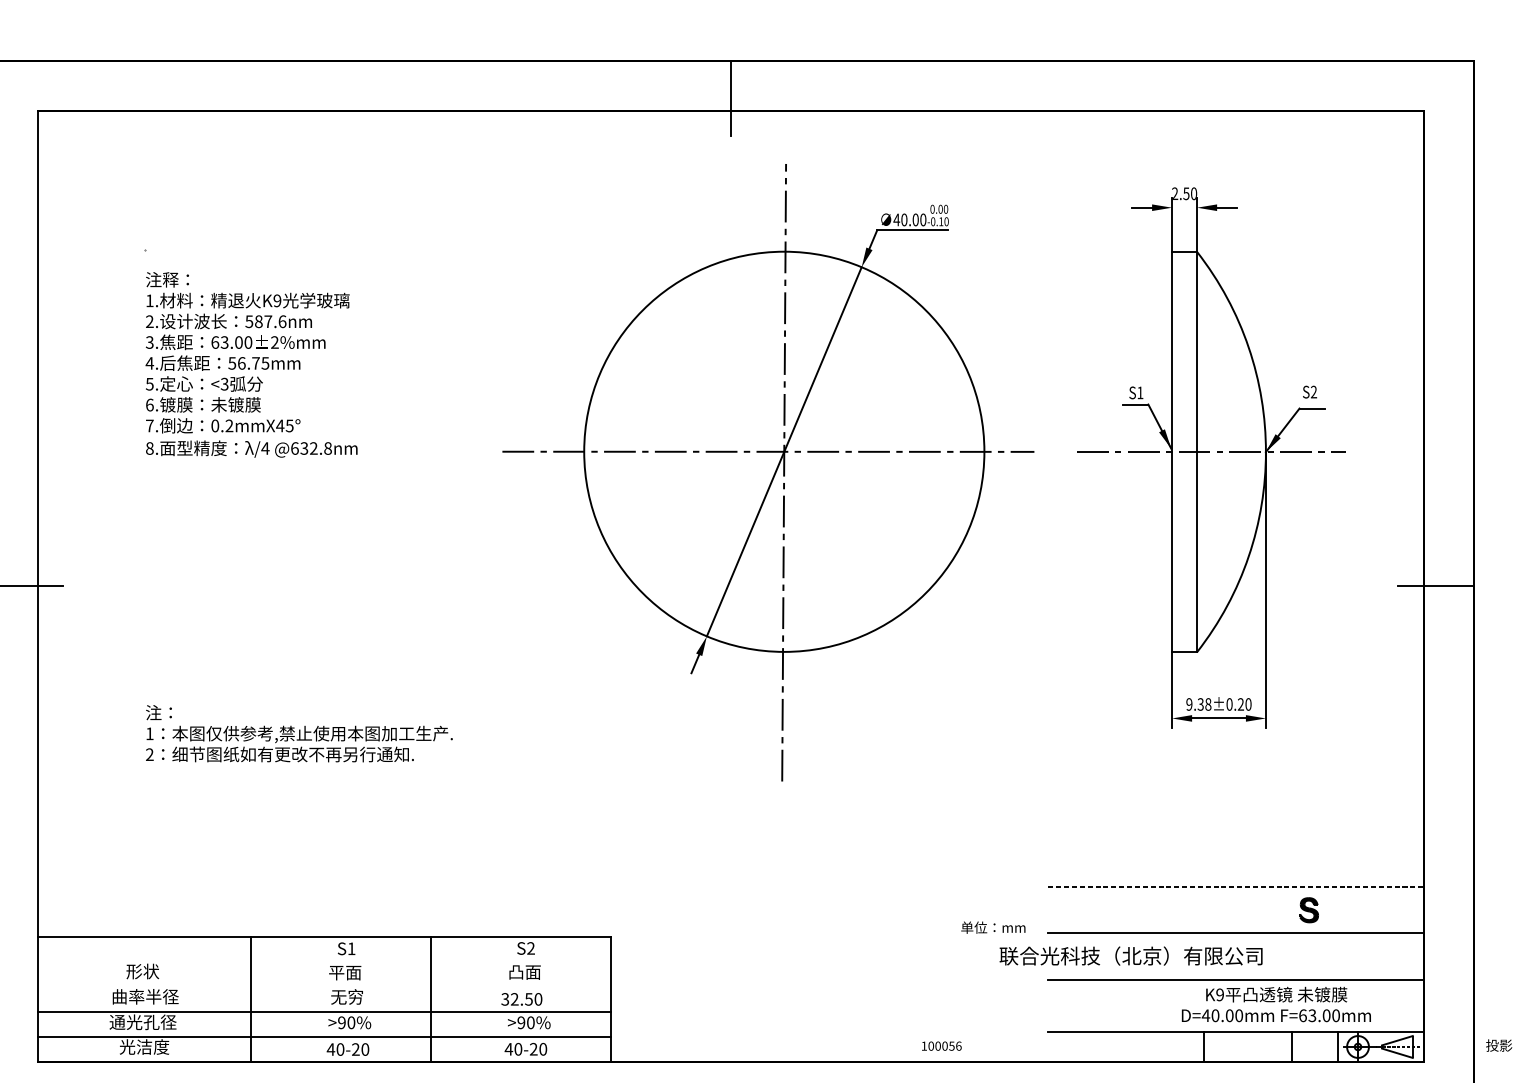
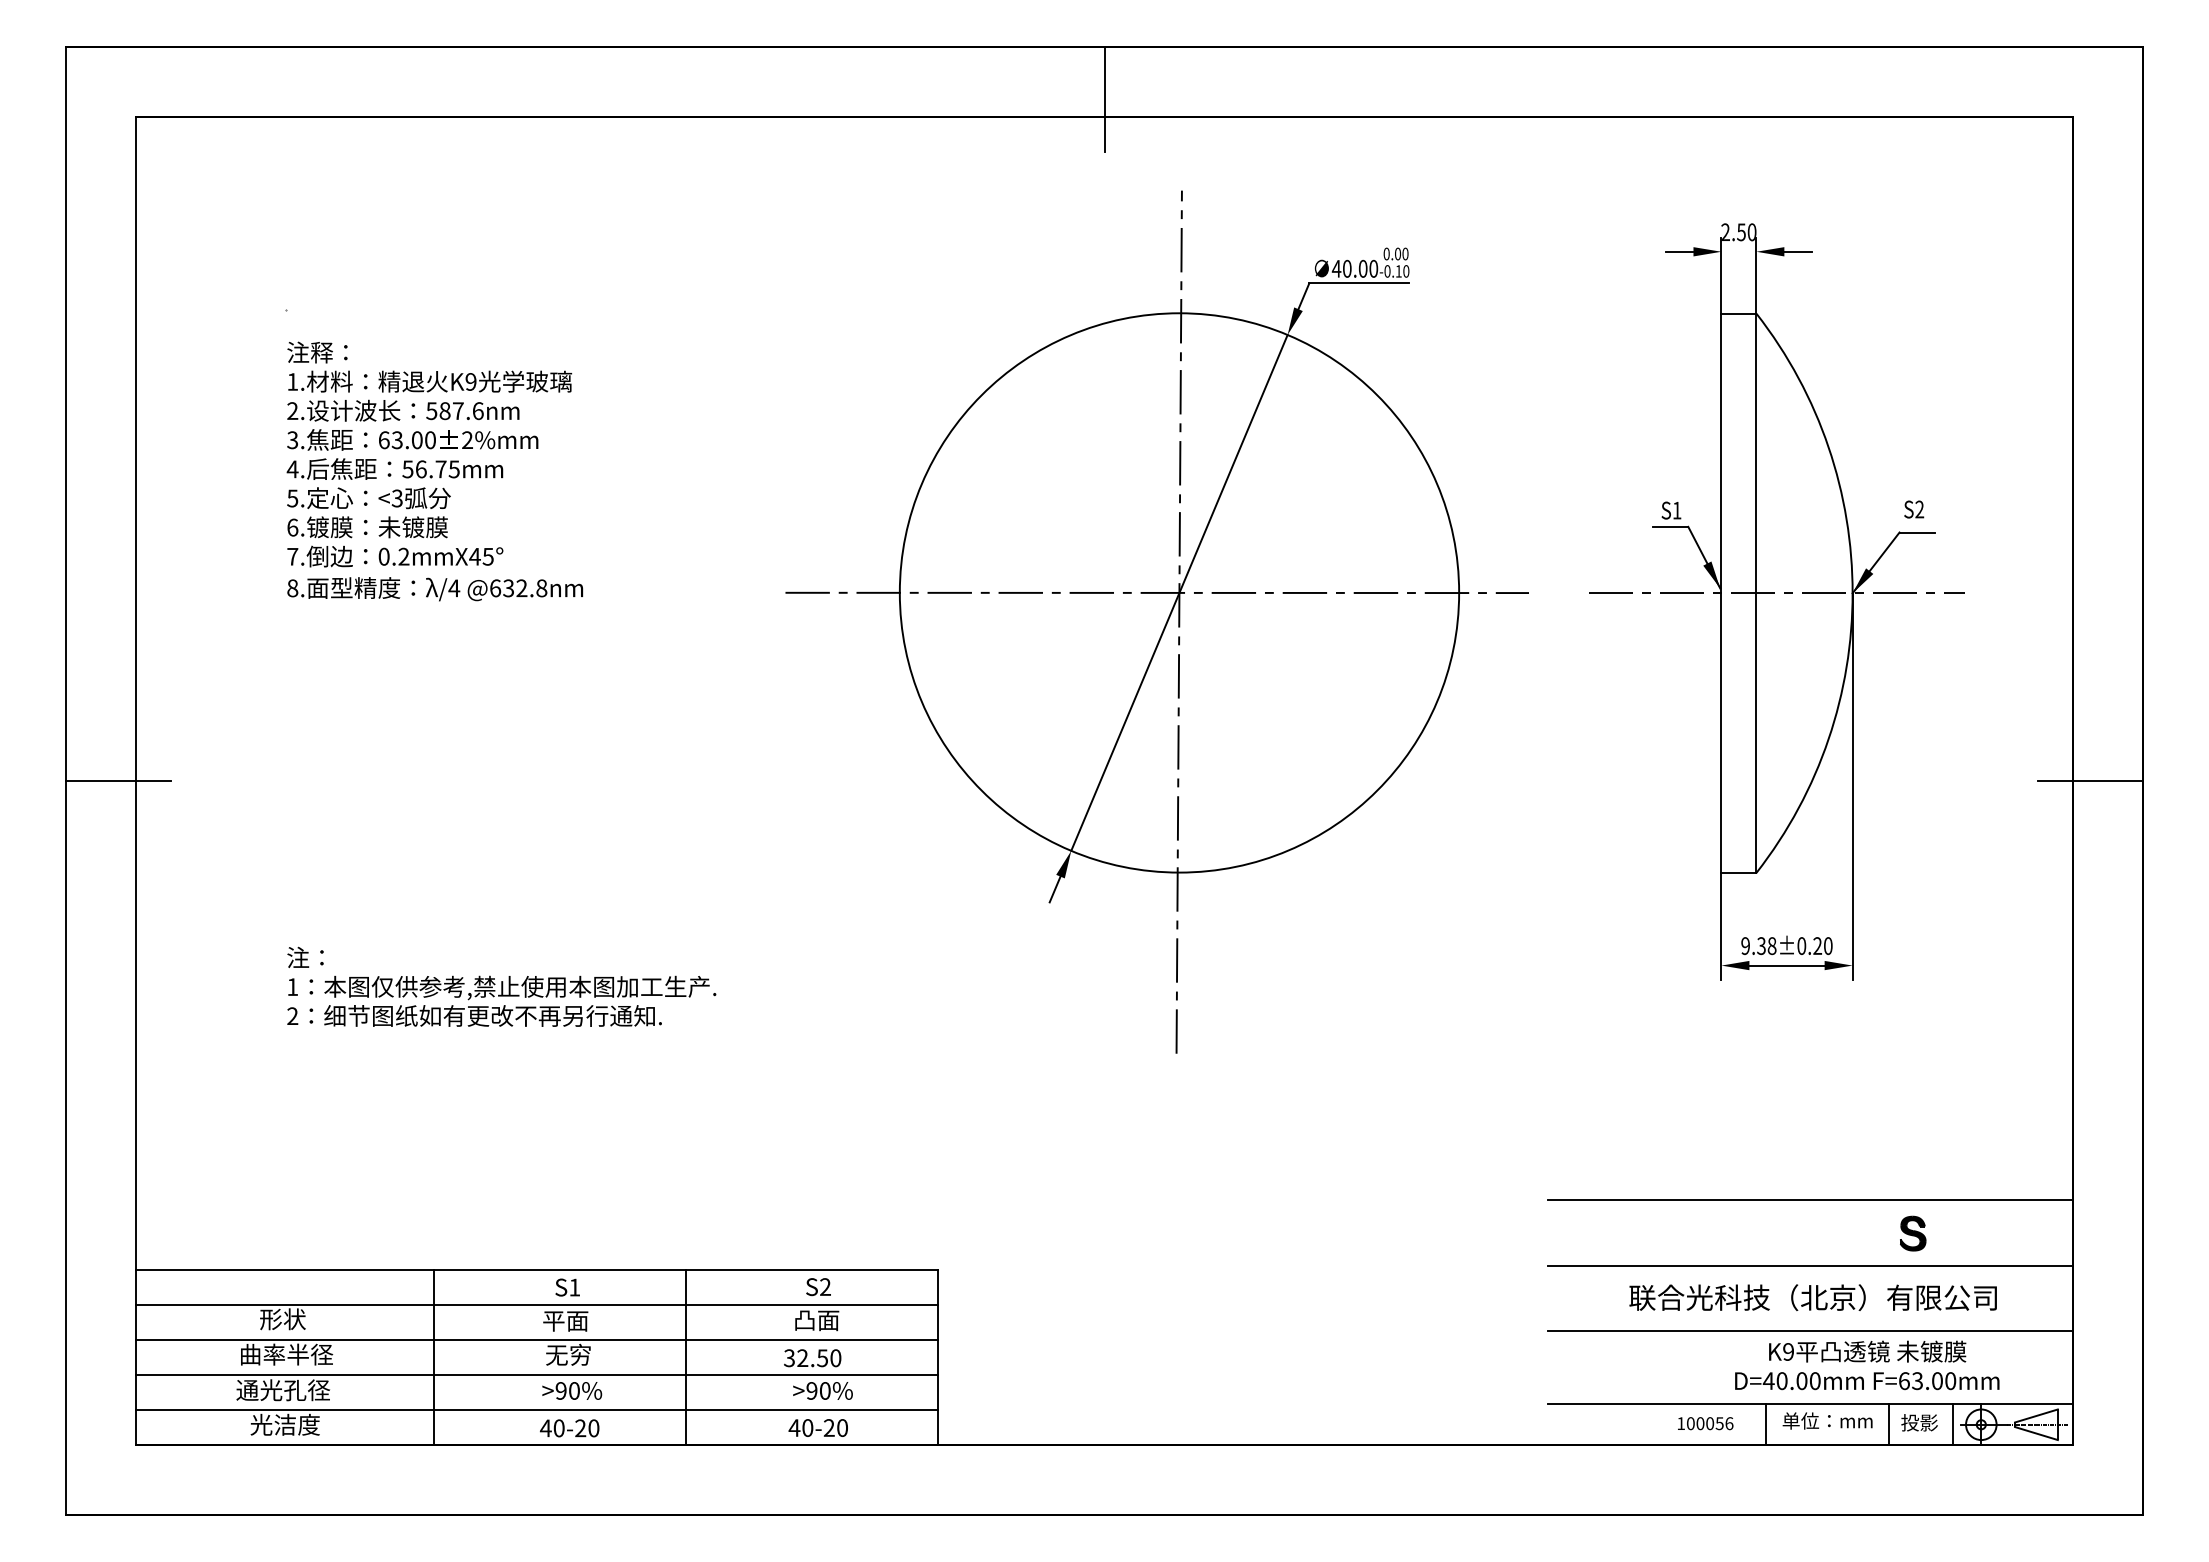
line: (1236, 886) -> (1811, 1200), dashed -> solid
text: (993, 927) -> (1827, 1420), moved
text: (1130, 955) -> (1812, 1297), moved
line: (324, 961) -> (536, 1305), added
line: (324, 986) -> (536, 1340), added
text: (1499, 1045) -> (1919, 1422), moved
text: (941, 1046) -> (1705, 1423), moved

